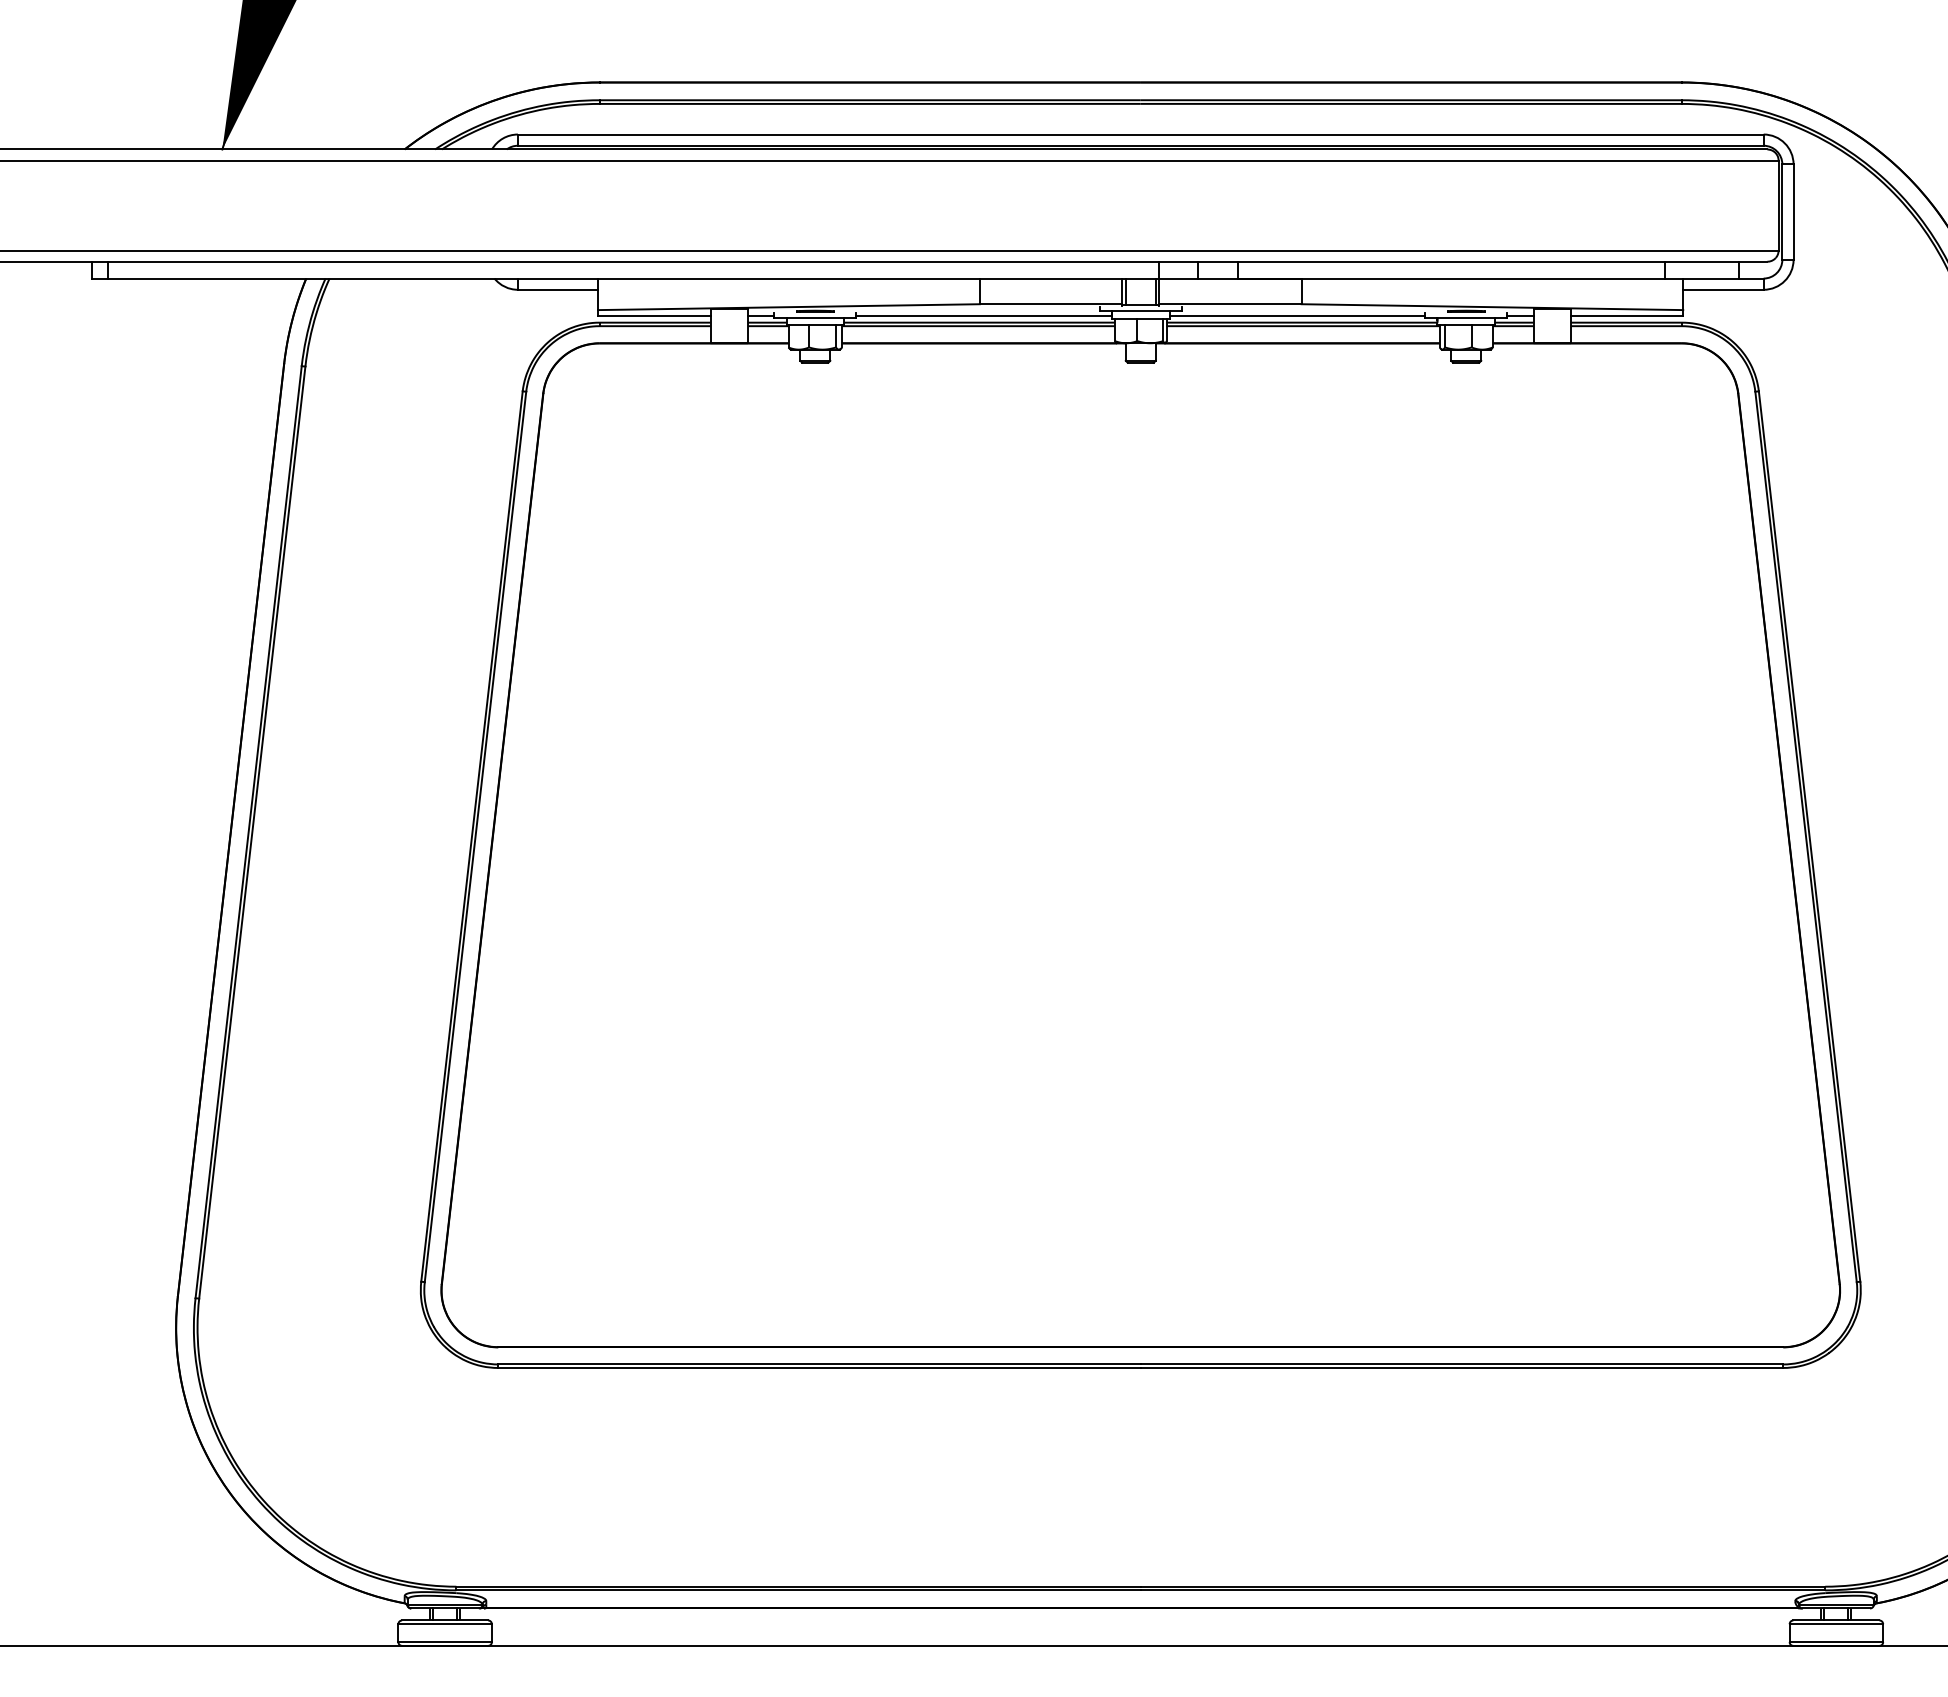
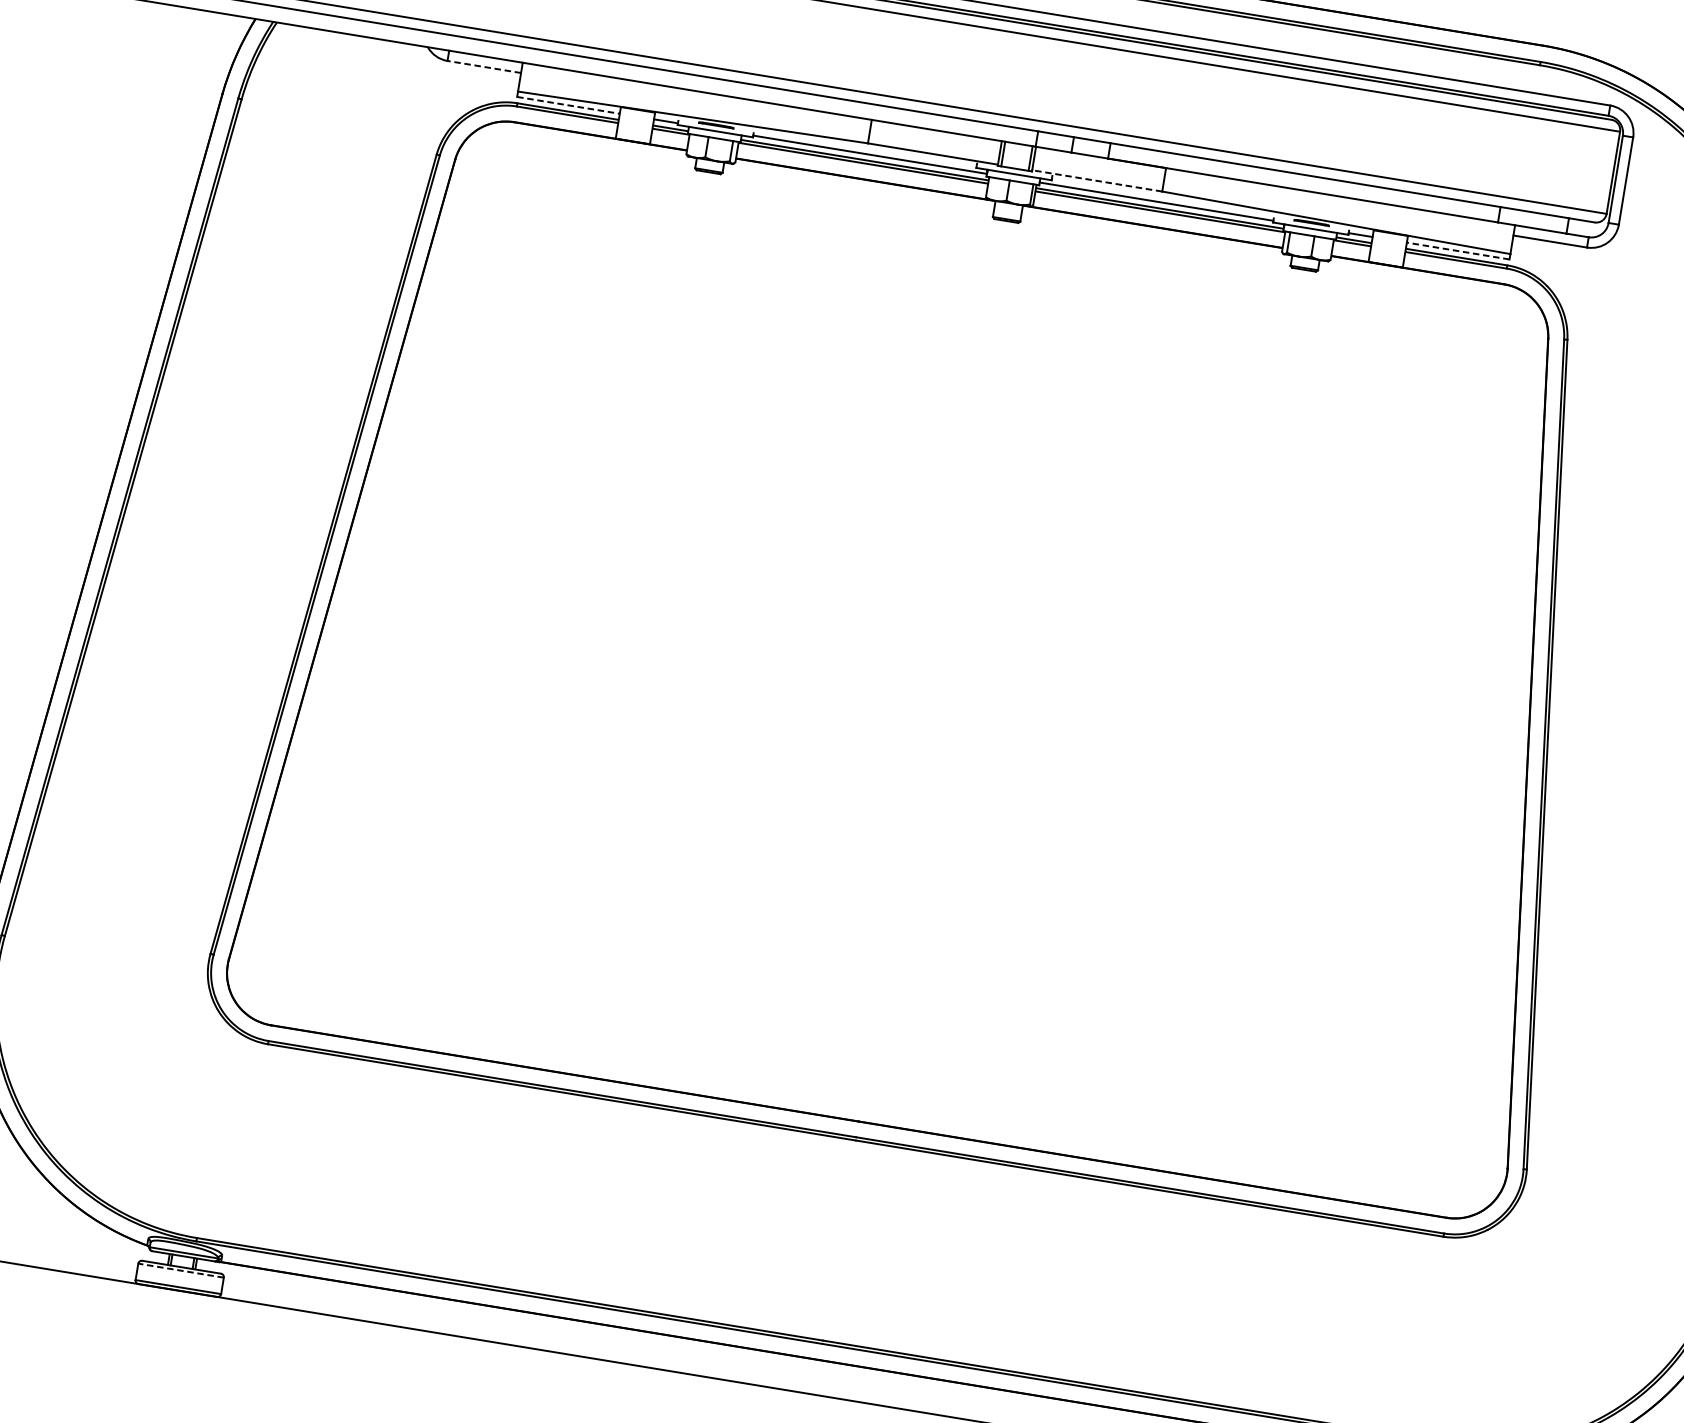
line: (557, 289) -> (483, 66), solid -> dashed
line: (1230, 304) -> (1097, 181), solid -> dashed
line: (654, 315) -> (568, 104), solid -> dashed
line: (1626, 315) -> (1457, 250), solid -> dashed
line: (445, 1624) -> (181, 1270), solid -> dashed

